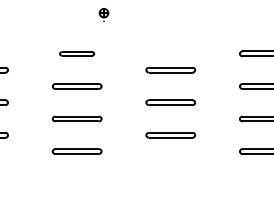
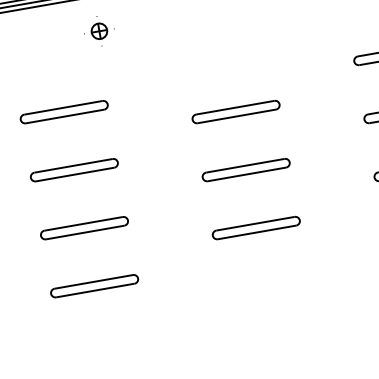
part: (76, 53) -> (62, 111), size x1.43

